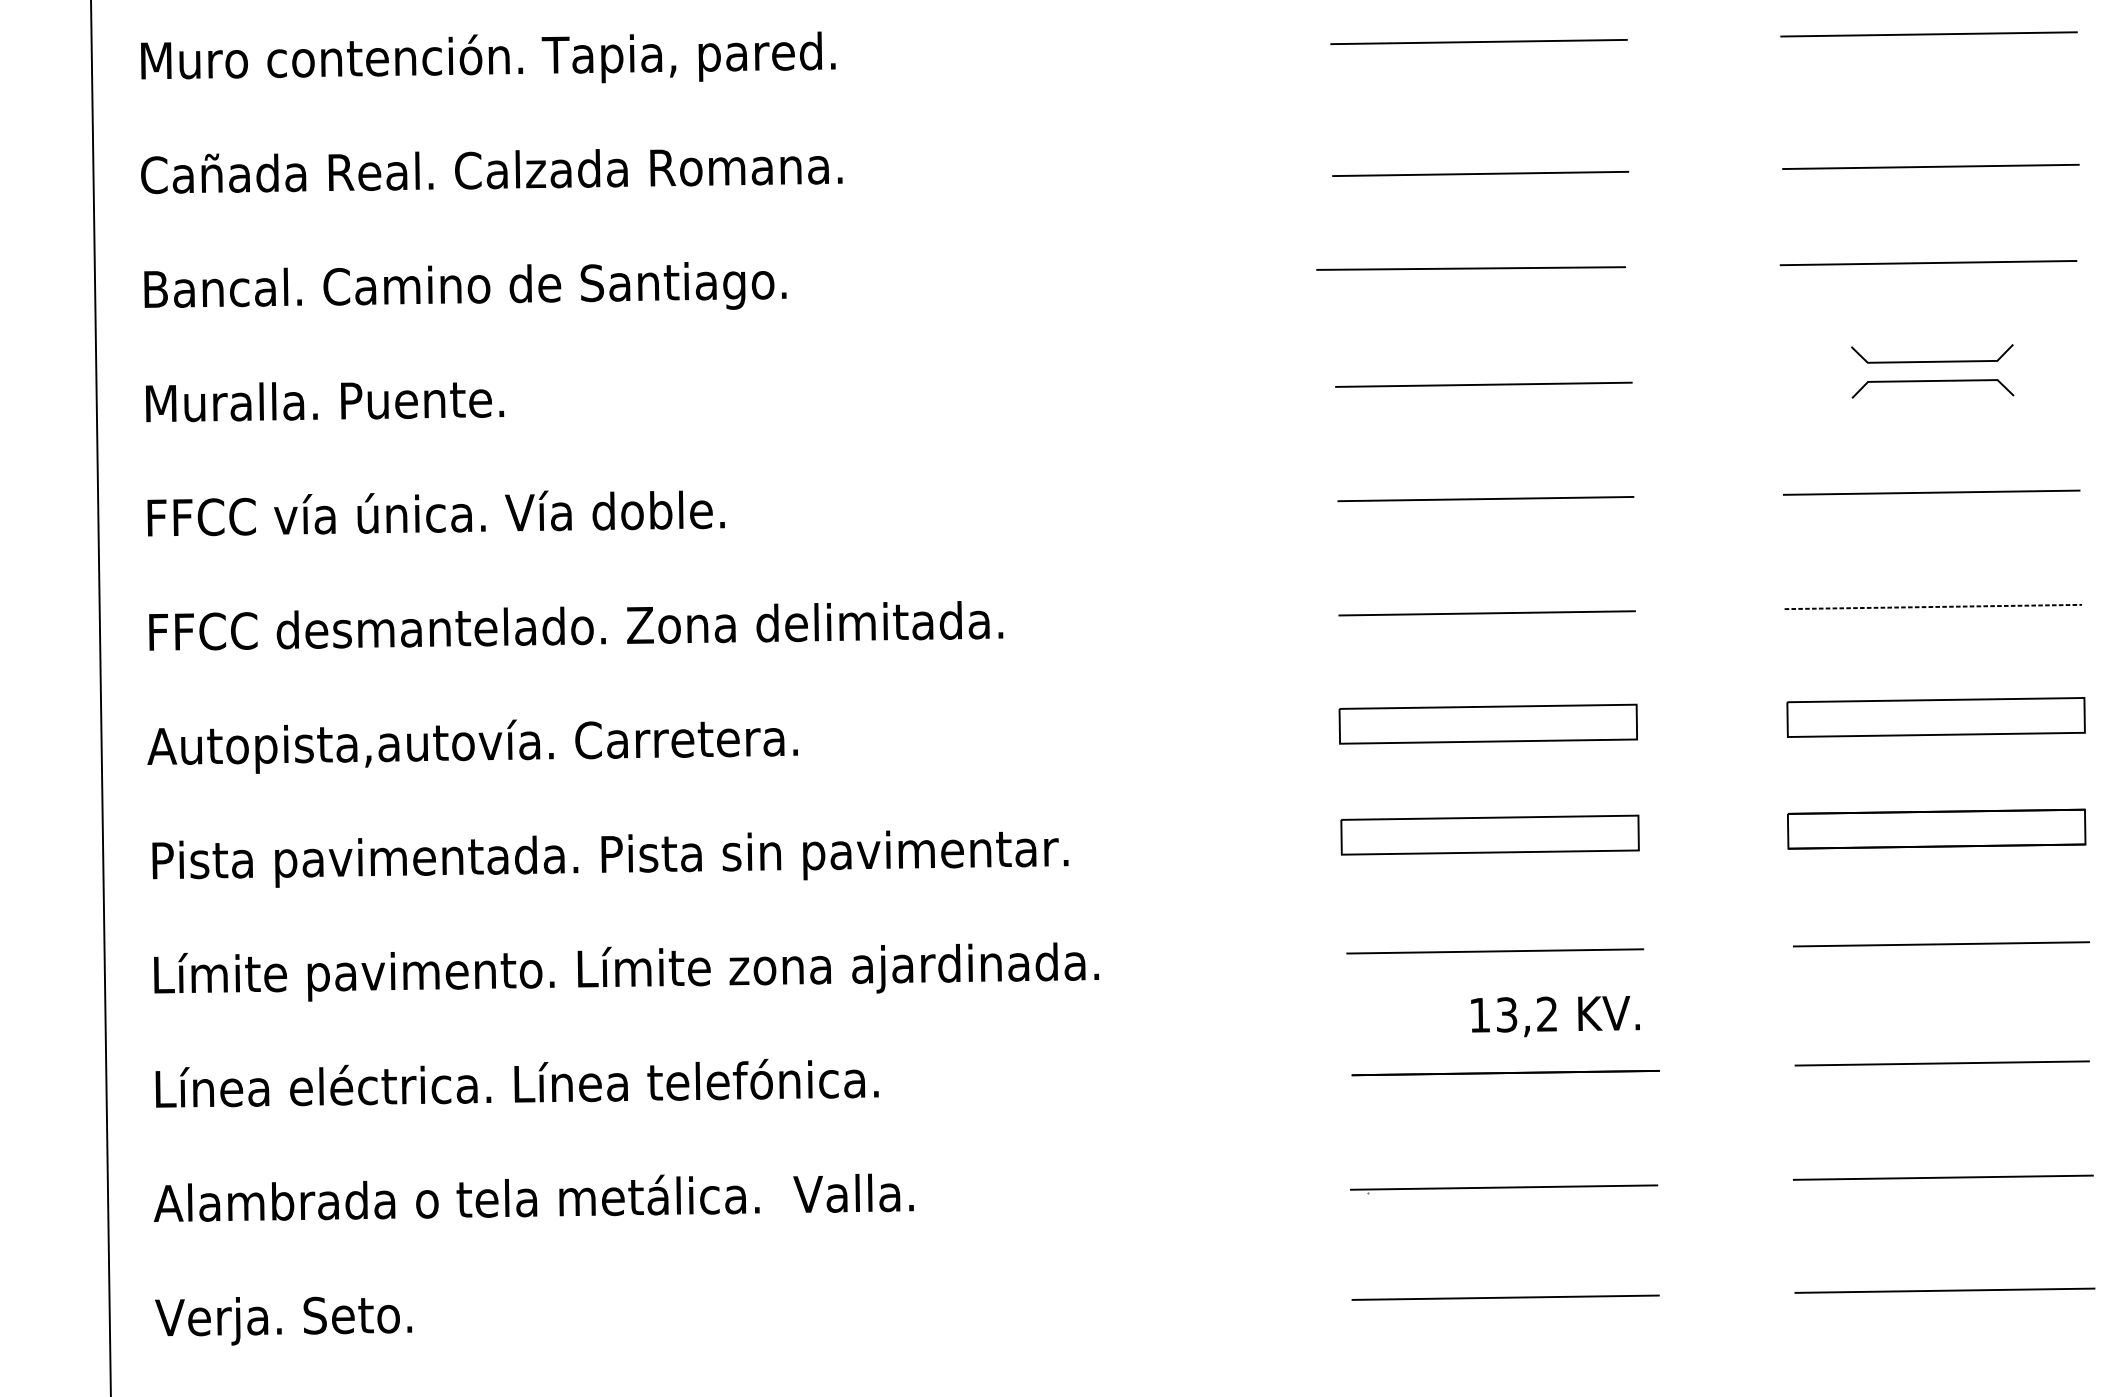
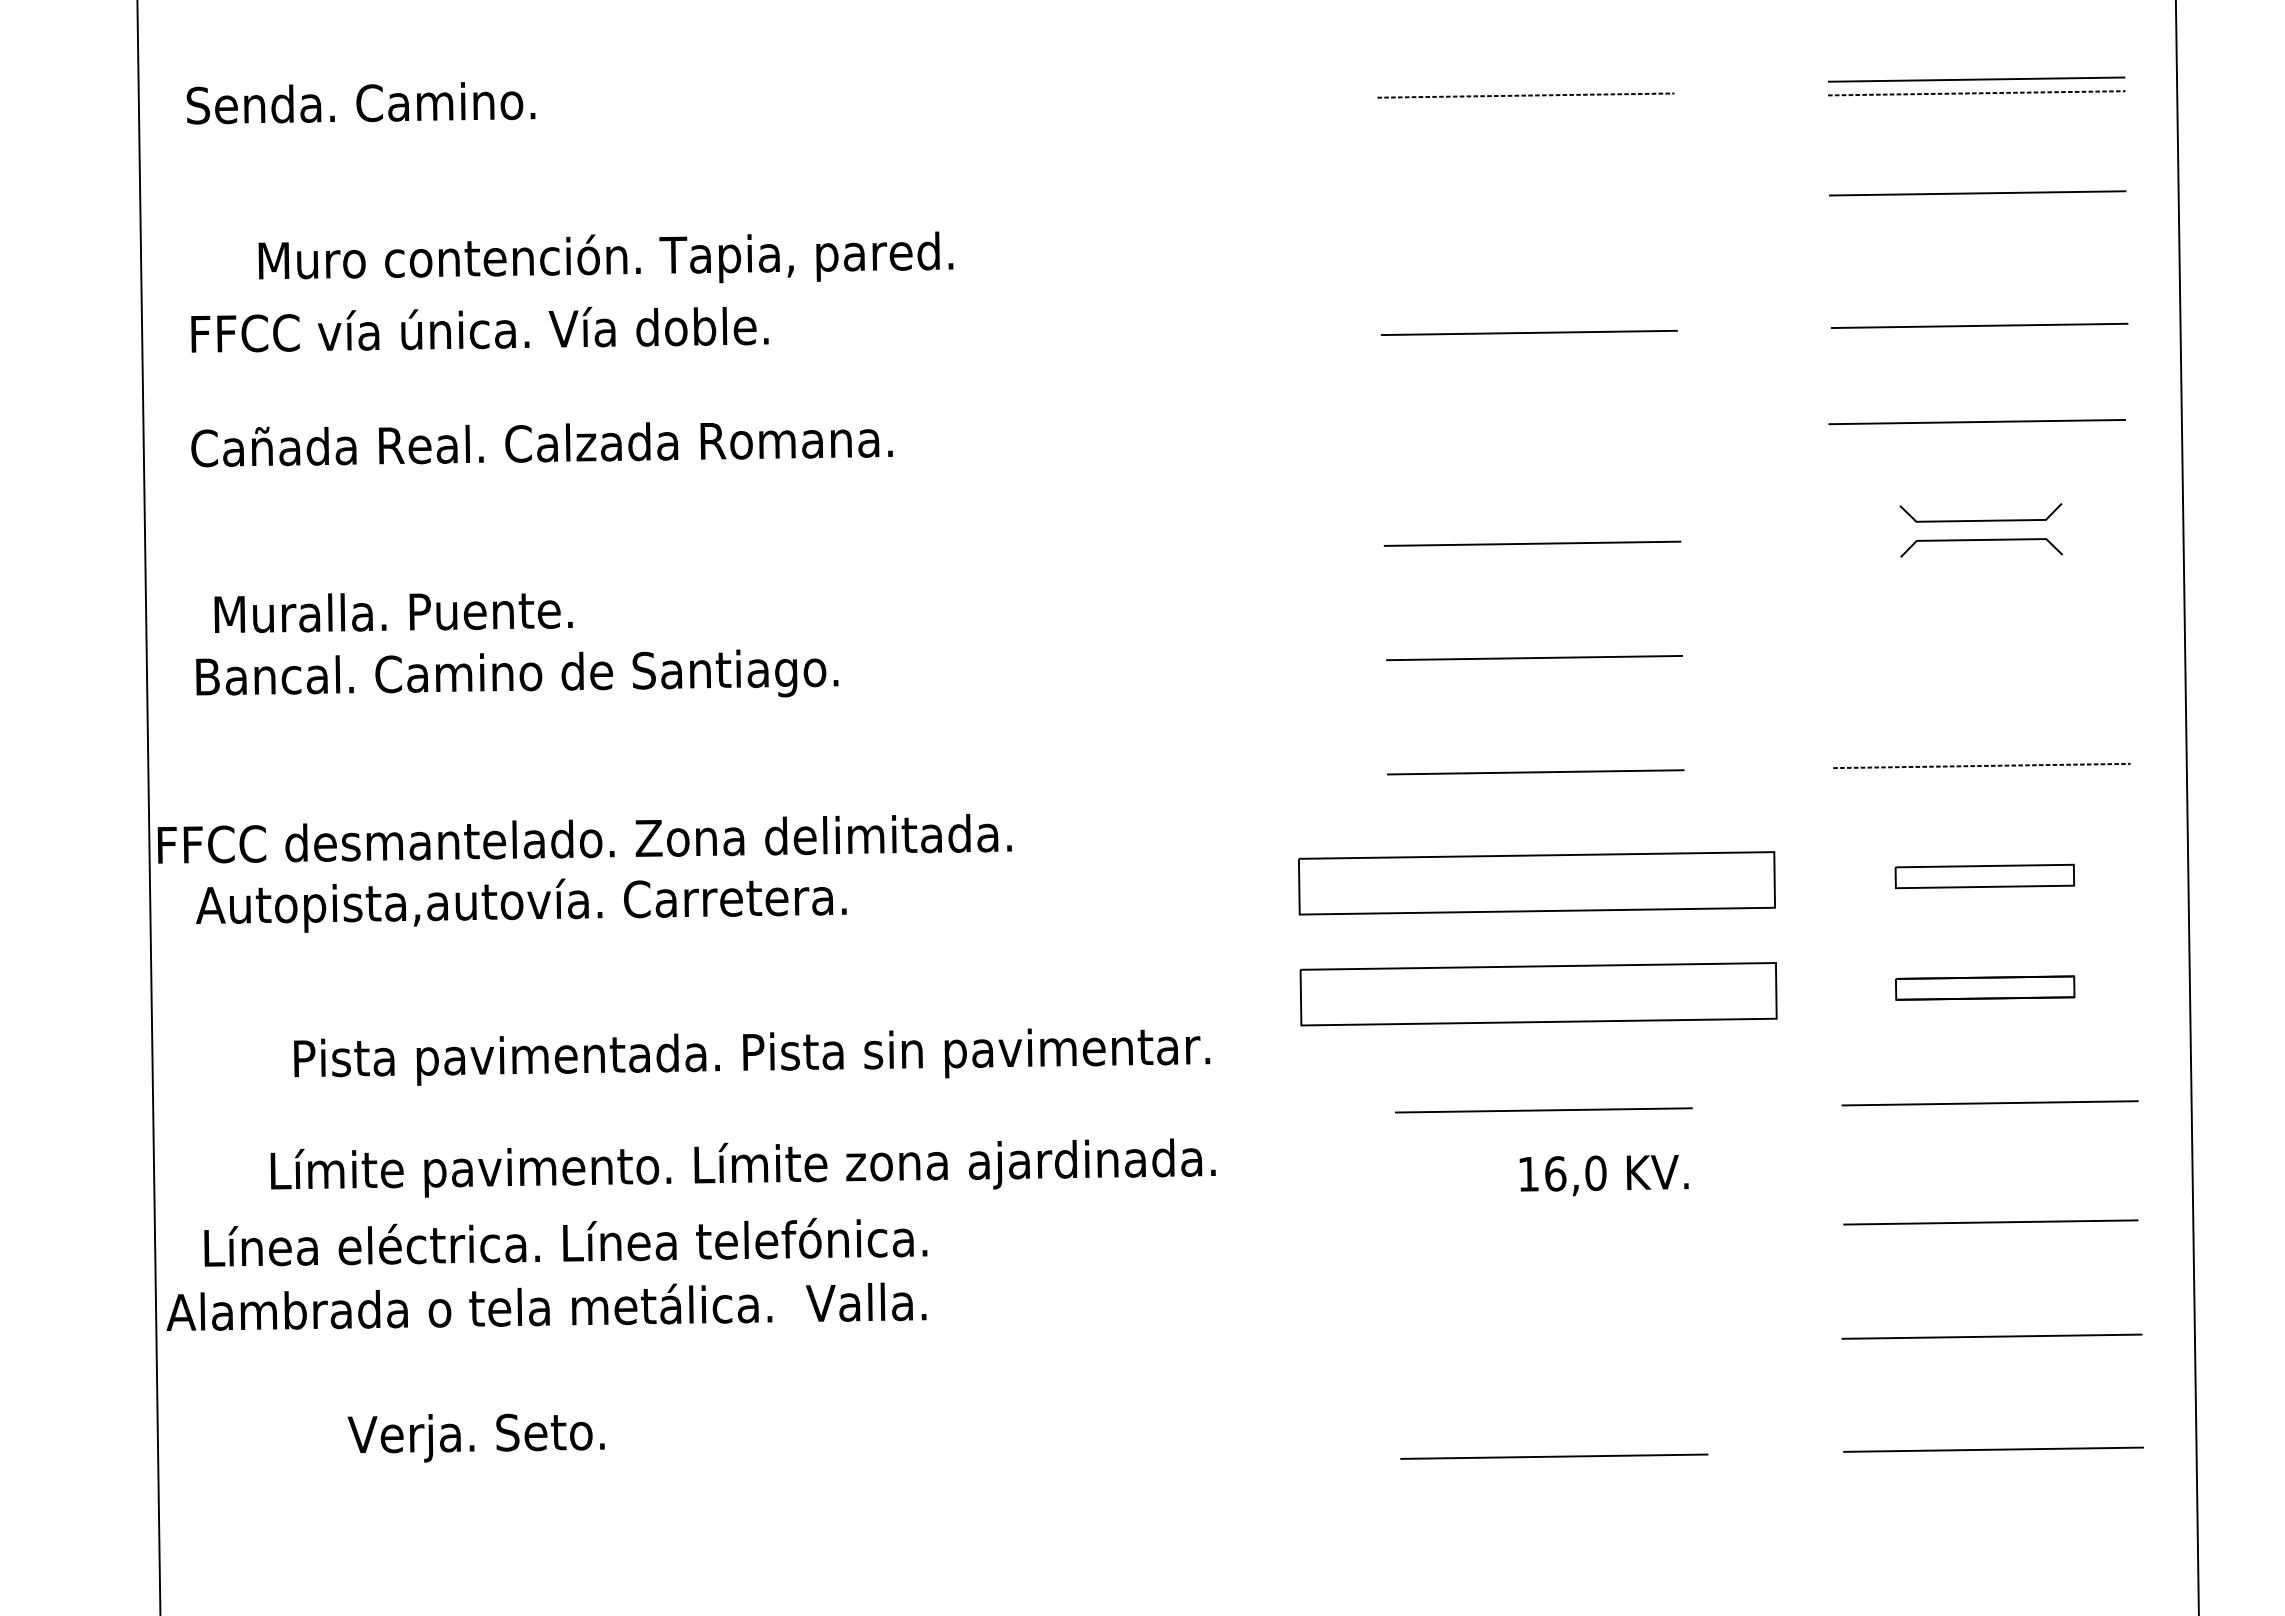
line: (1478, 41) -> (1527, 200), removed
text: (487, 57) -> (605, 257), moved
text: (491, 170) -> (540, 329), Cañada Real. Calzada Romana. -> FFCC vía única. Vía doble.
line: (1470, 268) -> (1519, 427), removed
text: (492, 285) -> (541, 444), Bancal. Camino de Santiago. -> Cañada Real. Calzada Romana.
text: (324, 402) -> (393, 613), moved
line: (1930, 492) -> (1979, 651), removed
text: (470, 514) -> (519, 673), FFCC vía única. Vía doble. -> Bancal. Camino de Santiago.
text: (575, 625) -> (584, 838), moved
part: (1935, 717) -> (1984, 876), size x0.6
part: (1487, 723) -> (1536, 882), size x1.6
part: (1935, 828) -> (1984, 987), size x0.6
part: (1489, 834) -> (1538, 993), size x1.6
text: (610, 858) -> (752, 1056), moved
text: (625, 971) -> (742, 1167), moved
text: (1526, 1014) -> (1575, 1173), 13,2 -> 16,0
line: (1505, 1072) -> (1554, 1231), removed
part: (1503, 1189) -> (1552, 1348), removed
text: (533, 1197) -> (546, 1306), moved
text: (282, 1320) -> (475, 1437), moved

